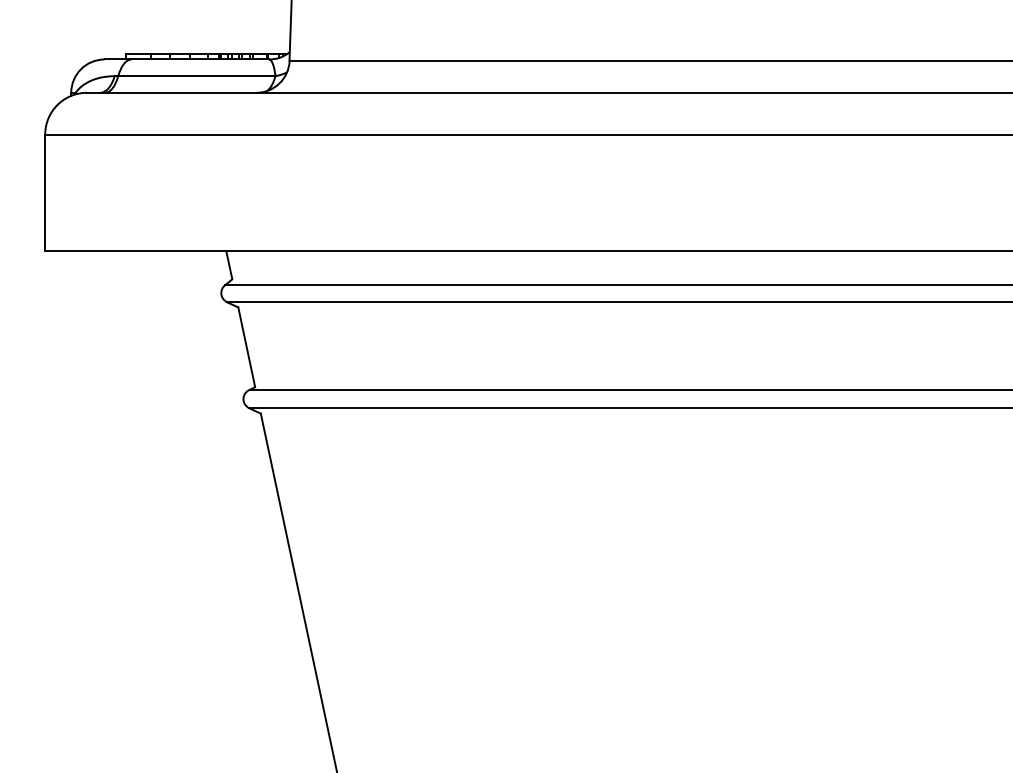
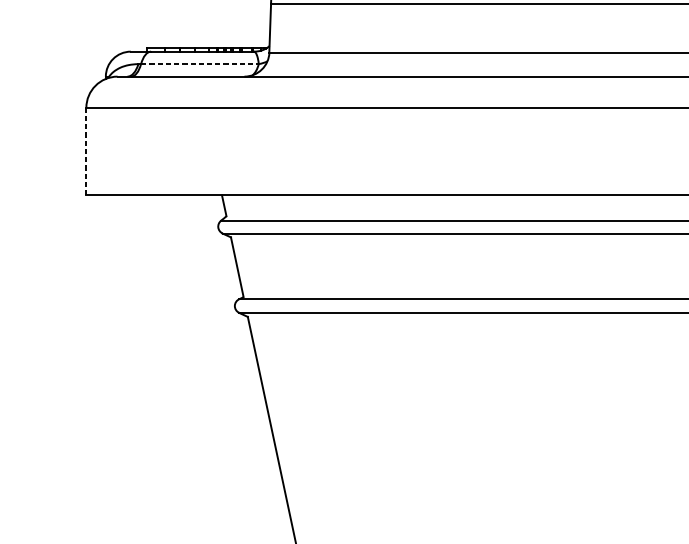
line: (196, 76) -> (199, 64), solid -> dashed
line: (45, 192) -> (86, 151), solid -> dashed

